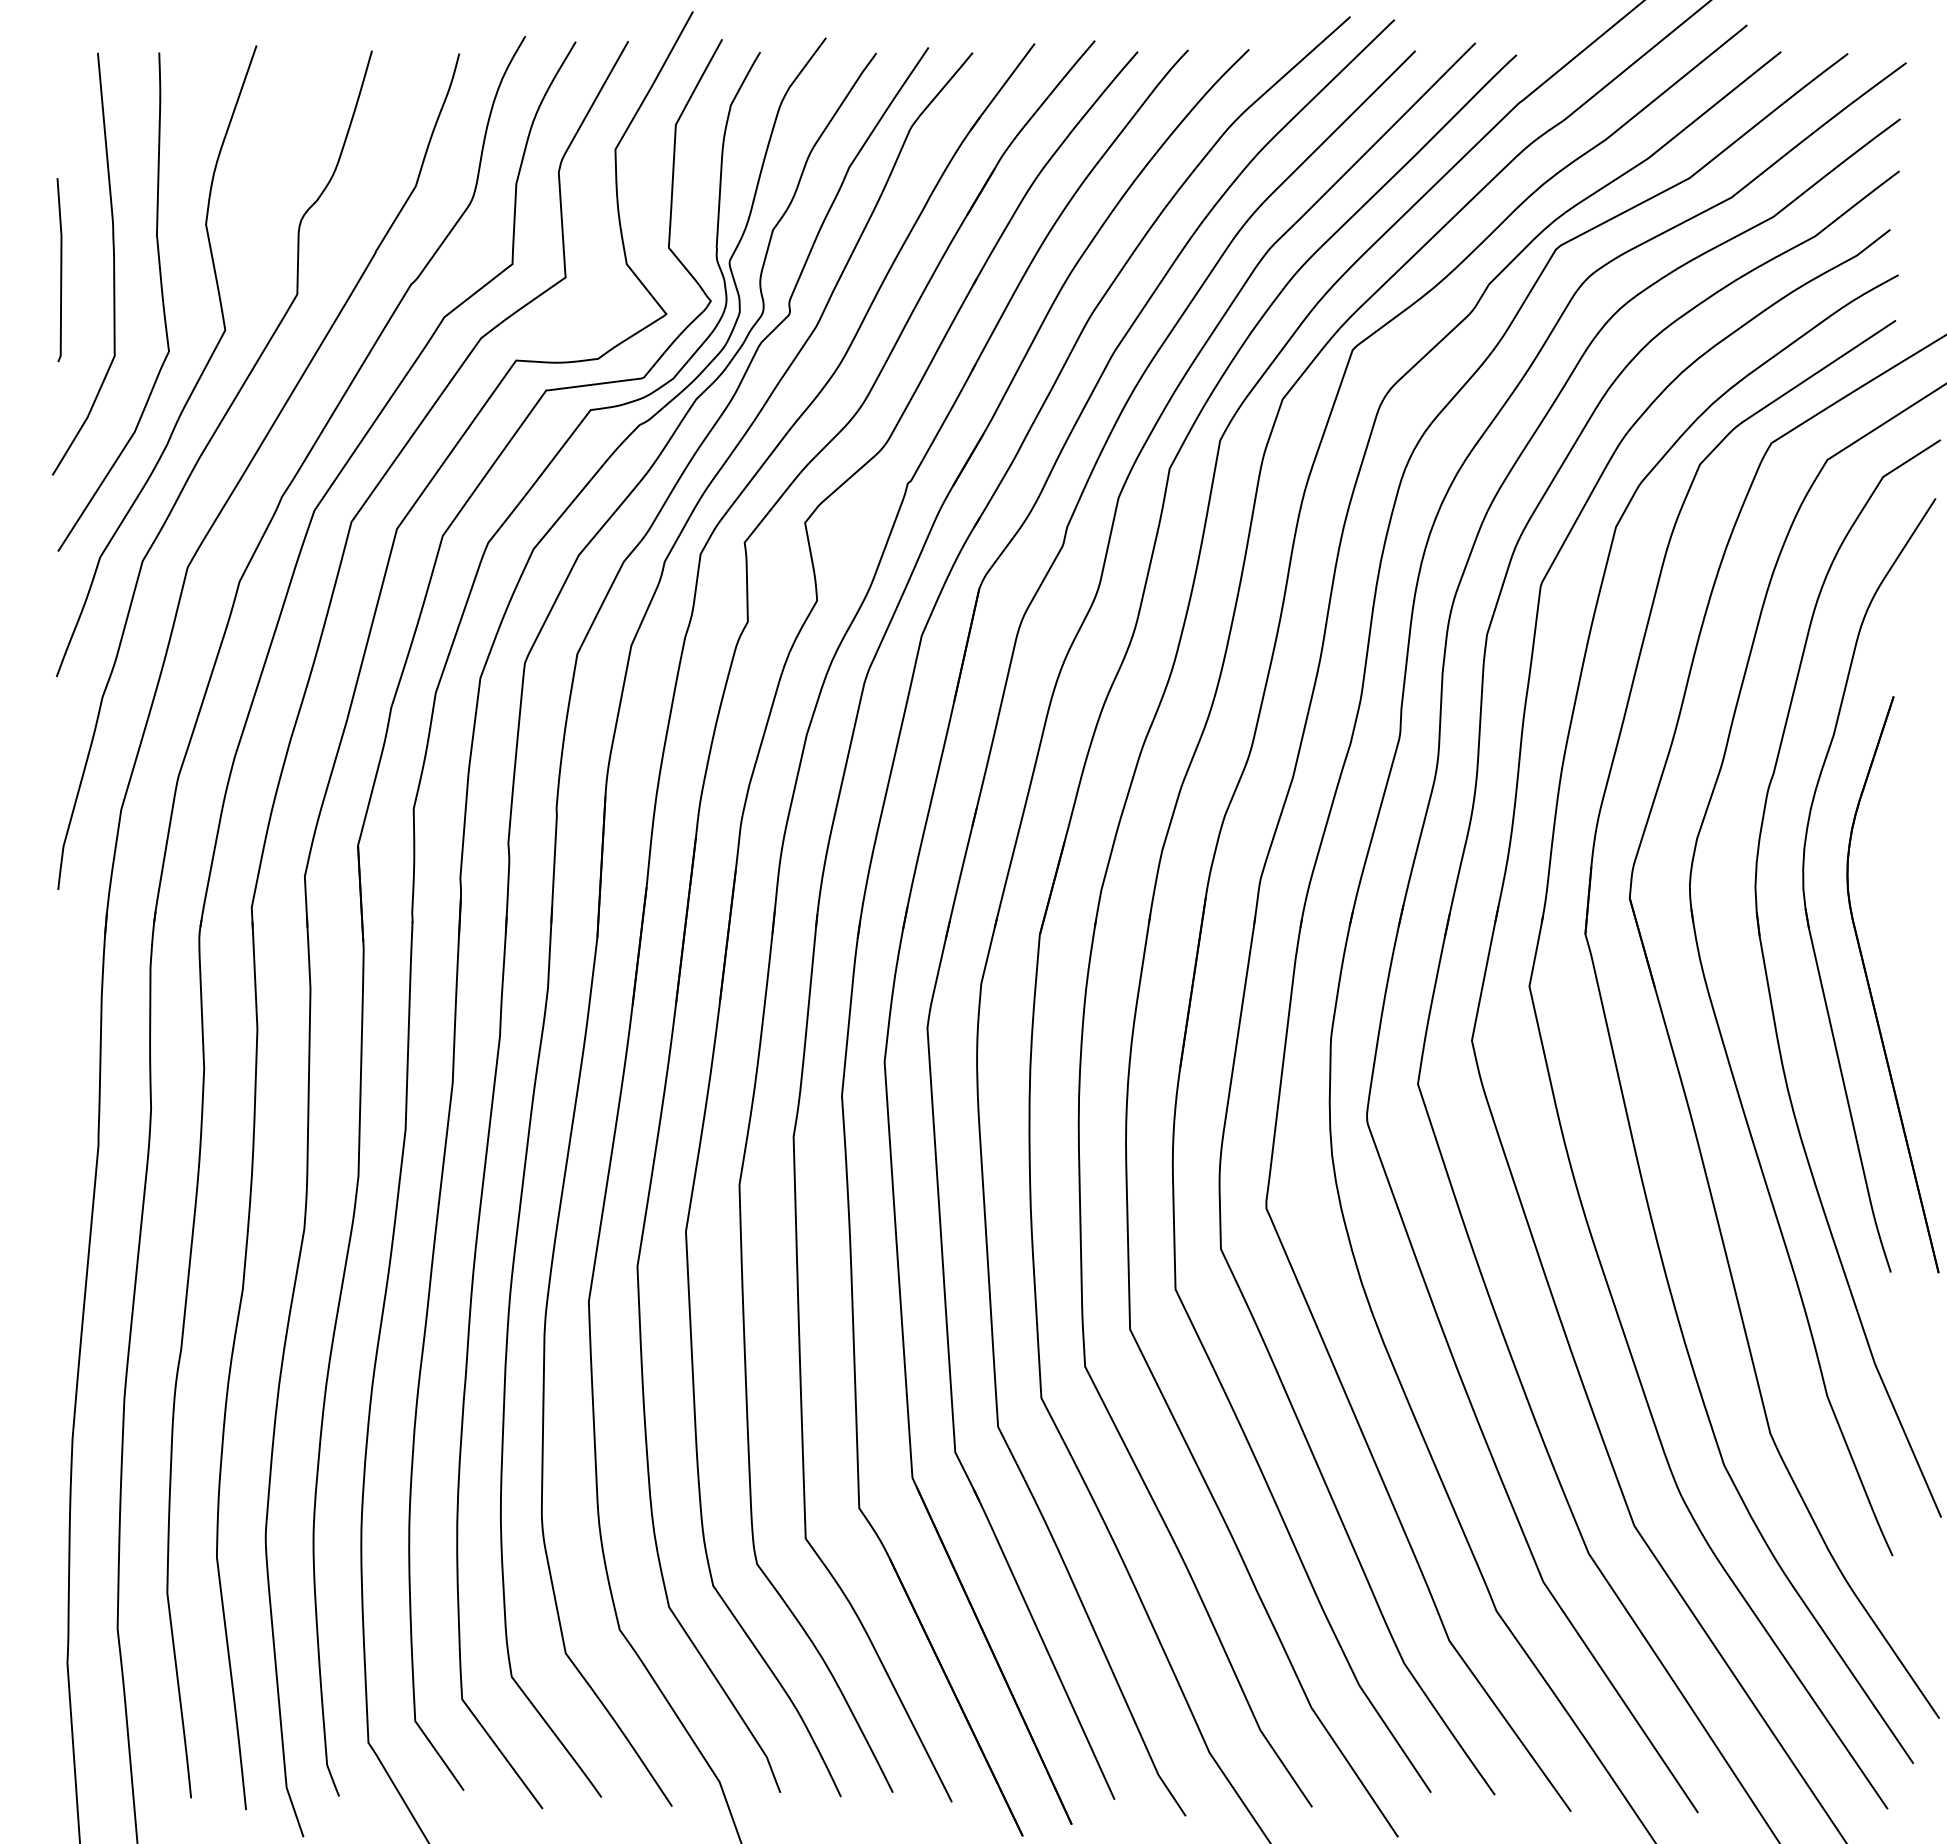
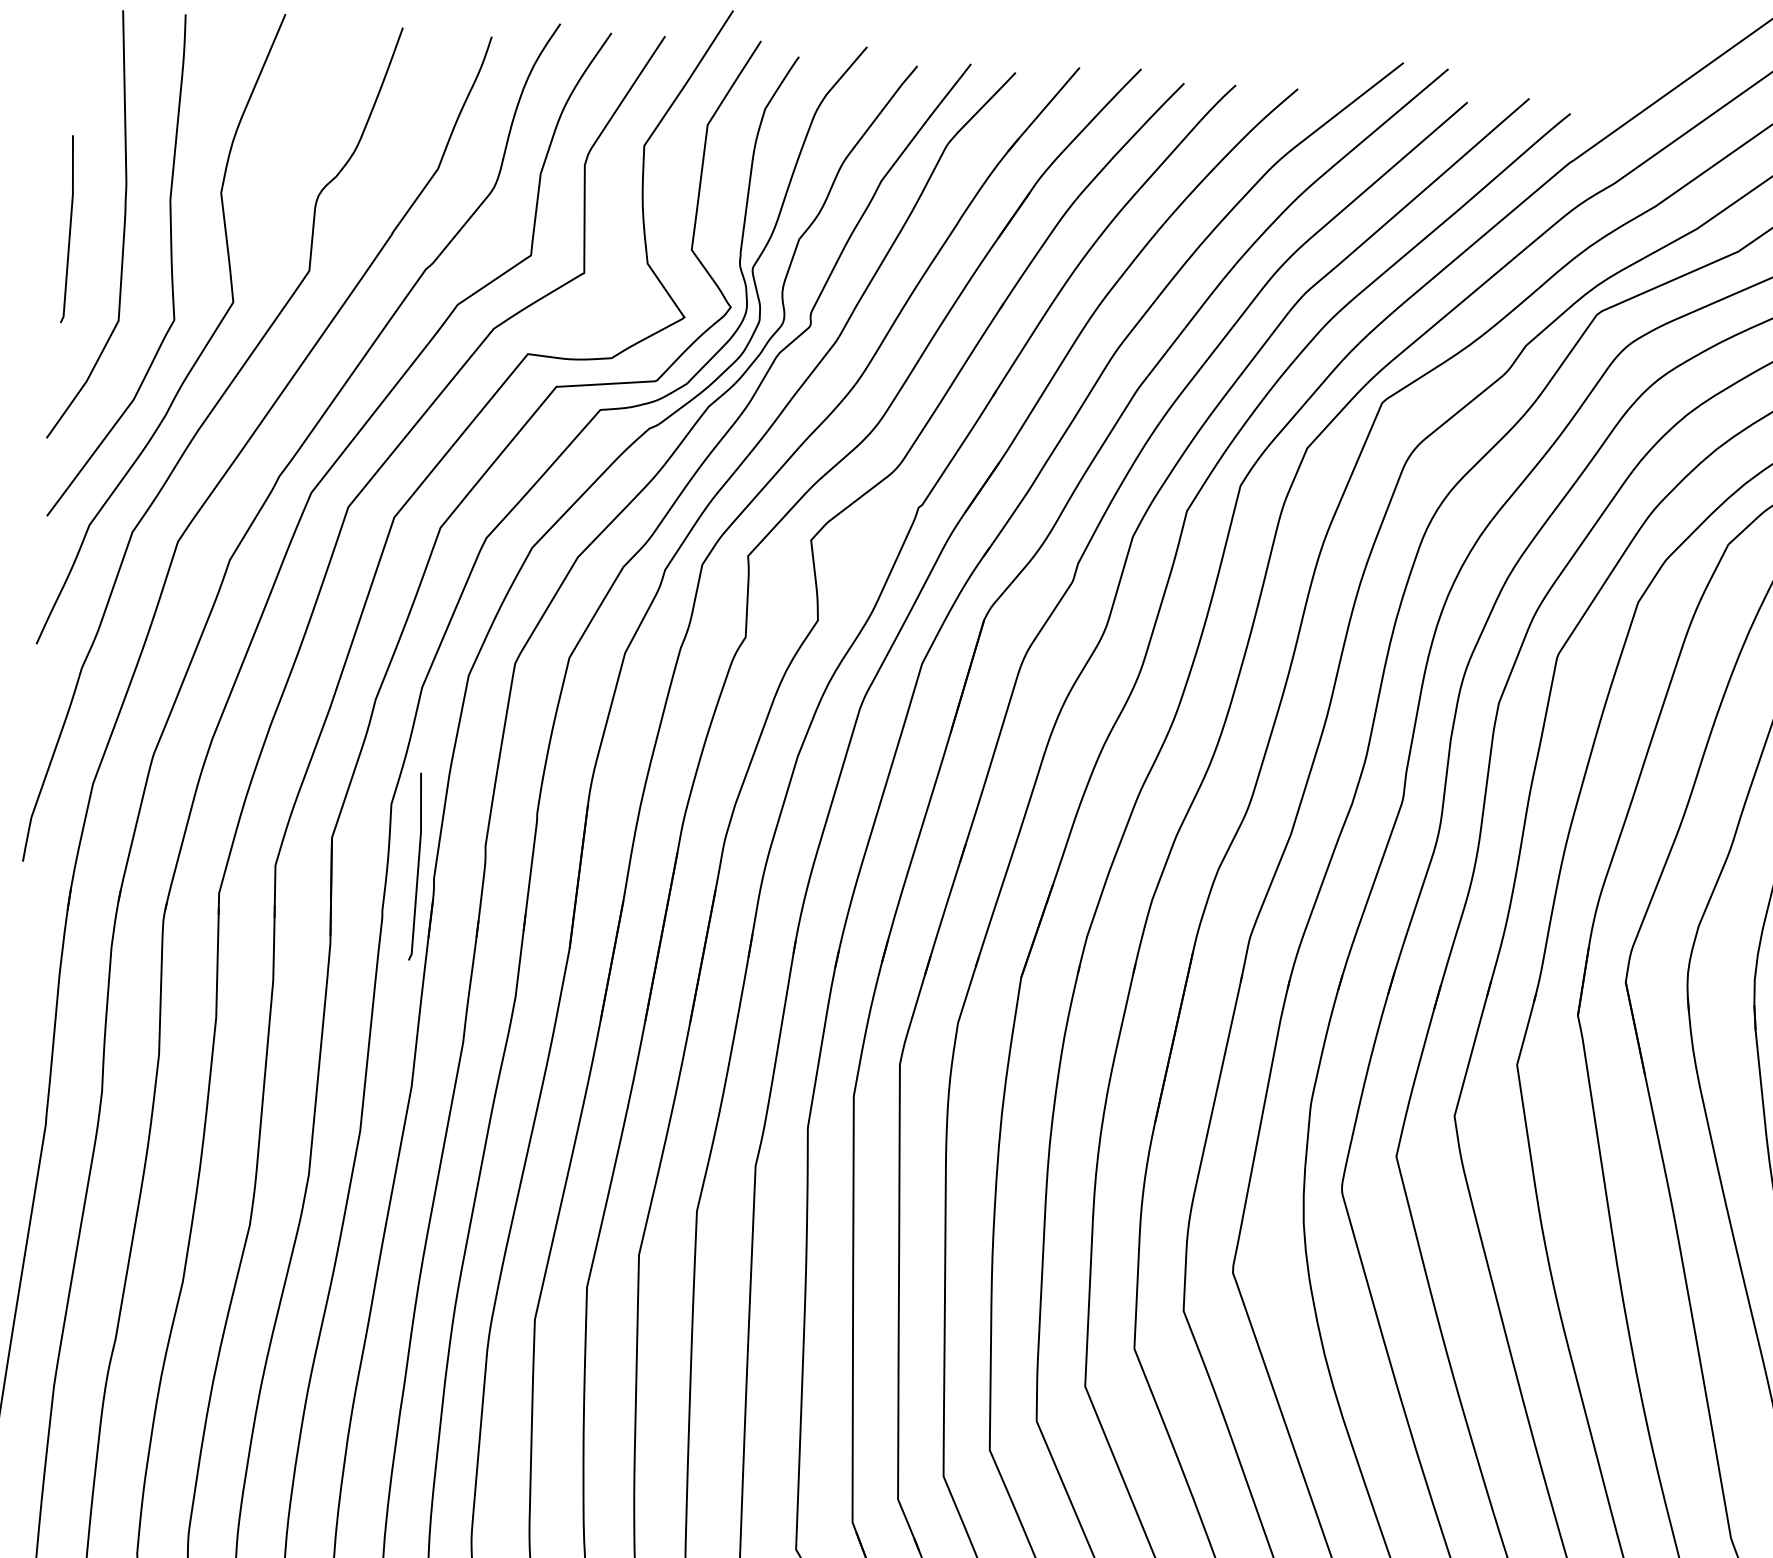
curve: (443, 868) -> (417, 867), added

